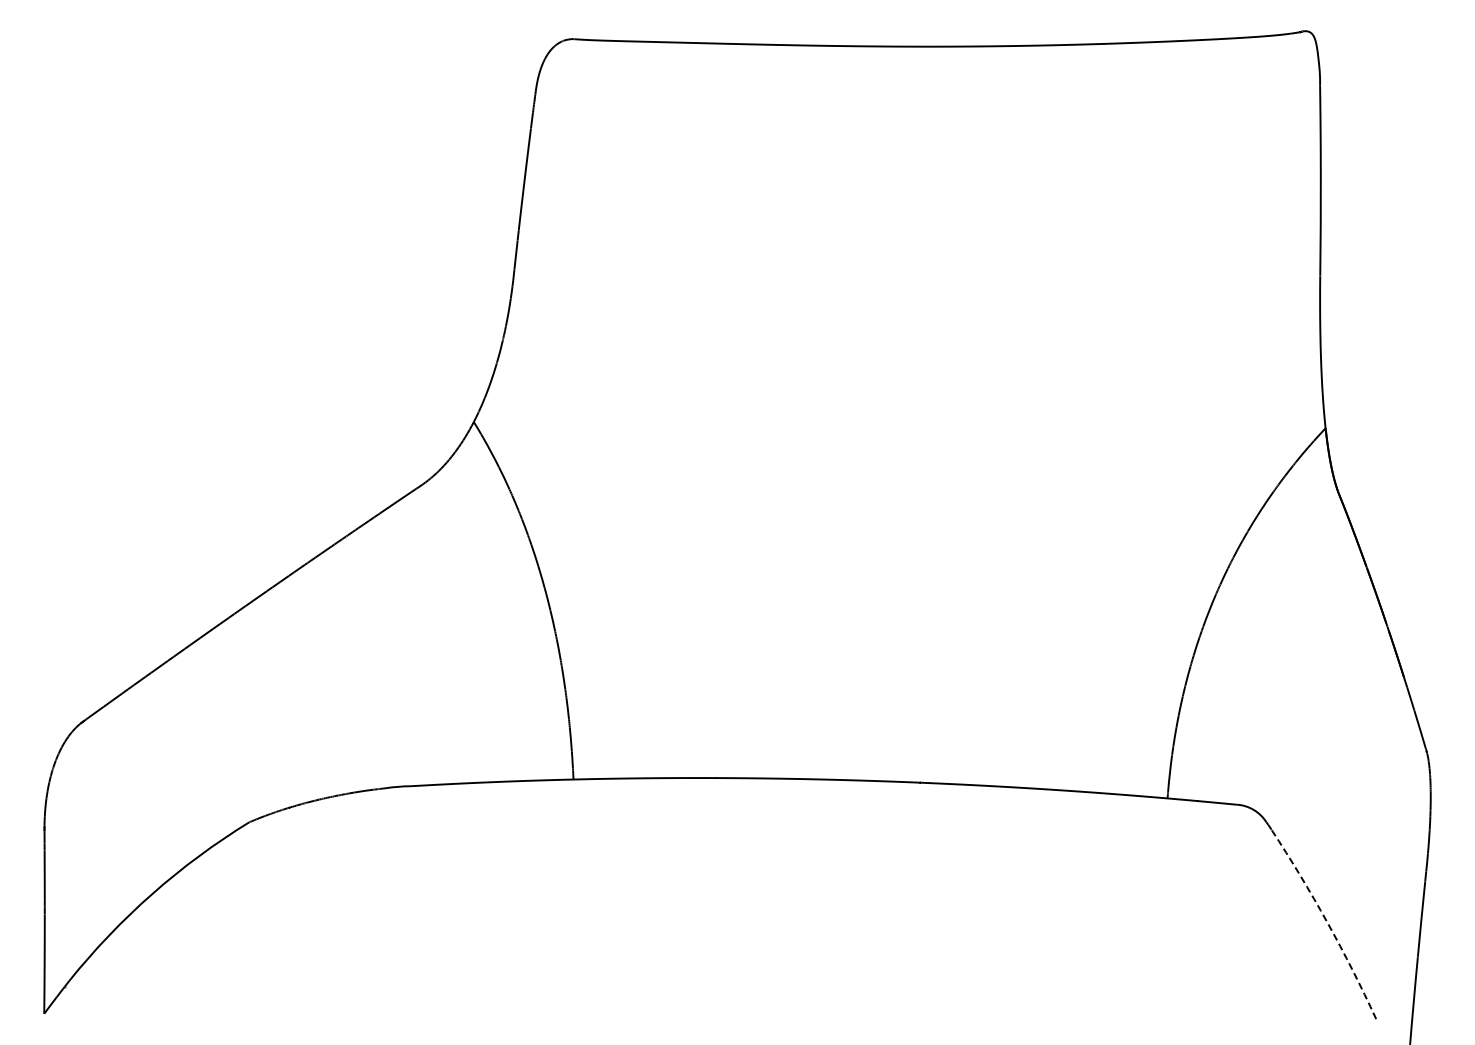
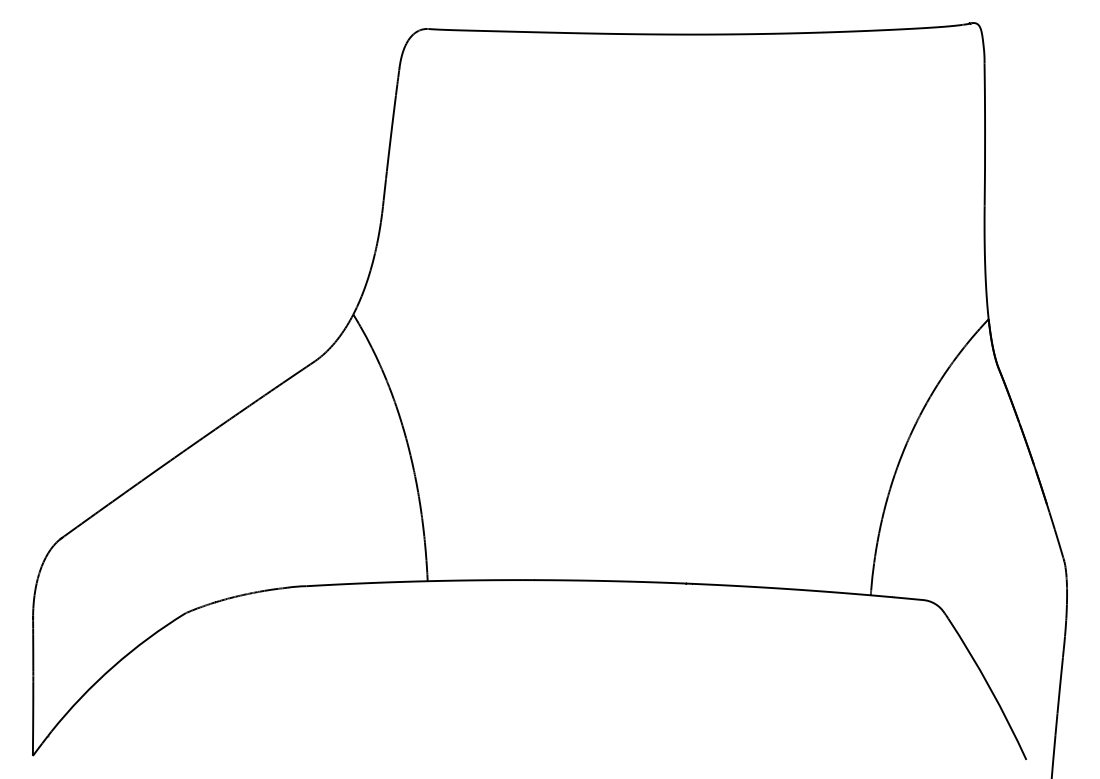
arc: (1327, 922) -> (990, 687), dashed -> solid

